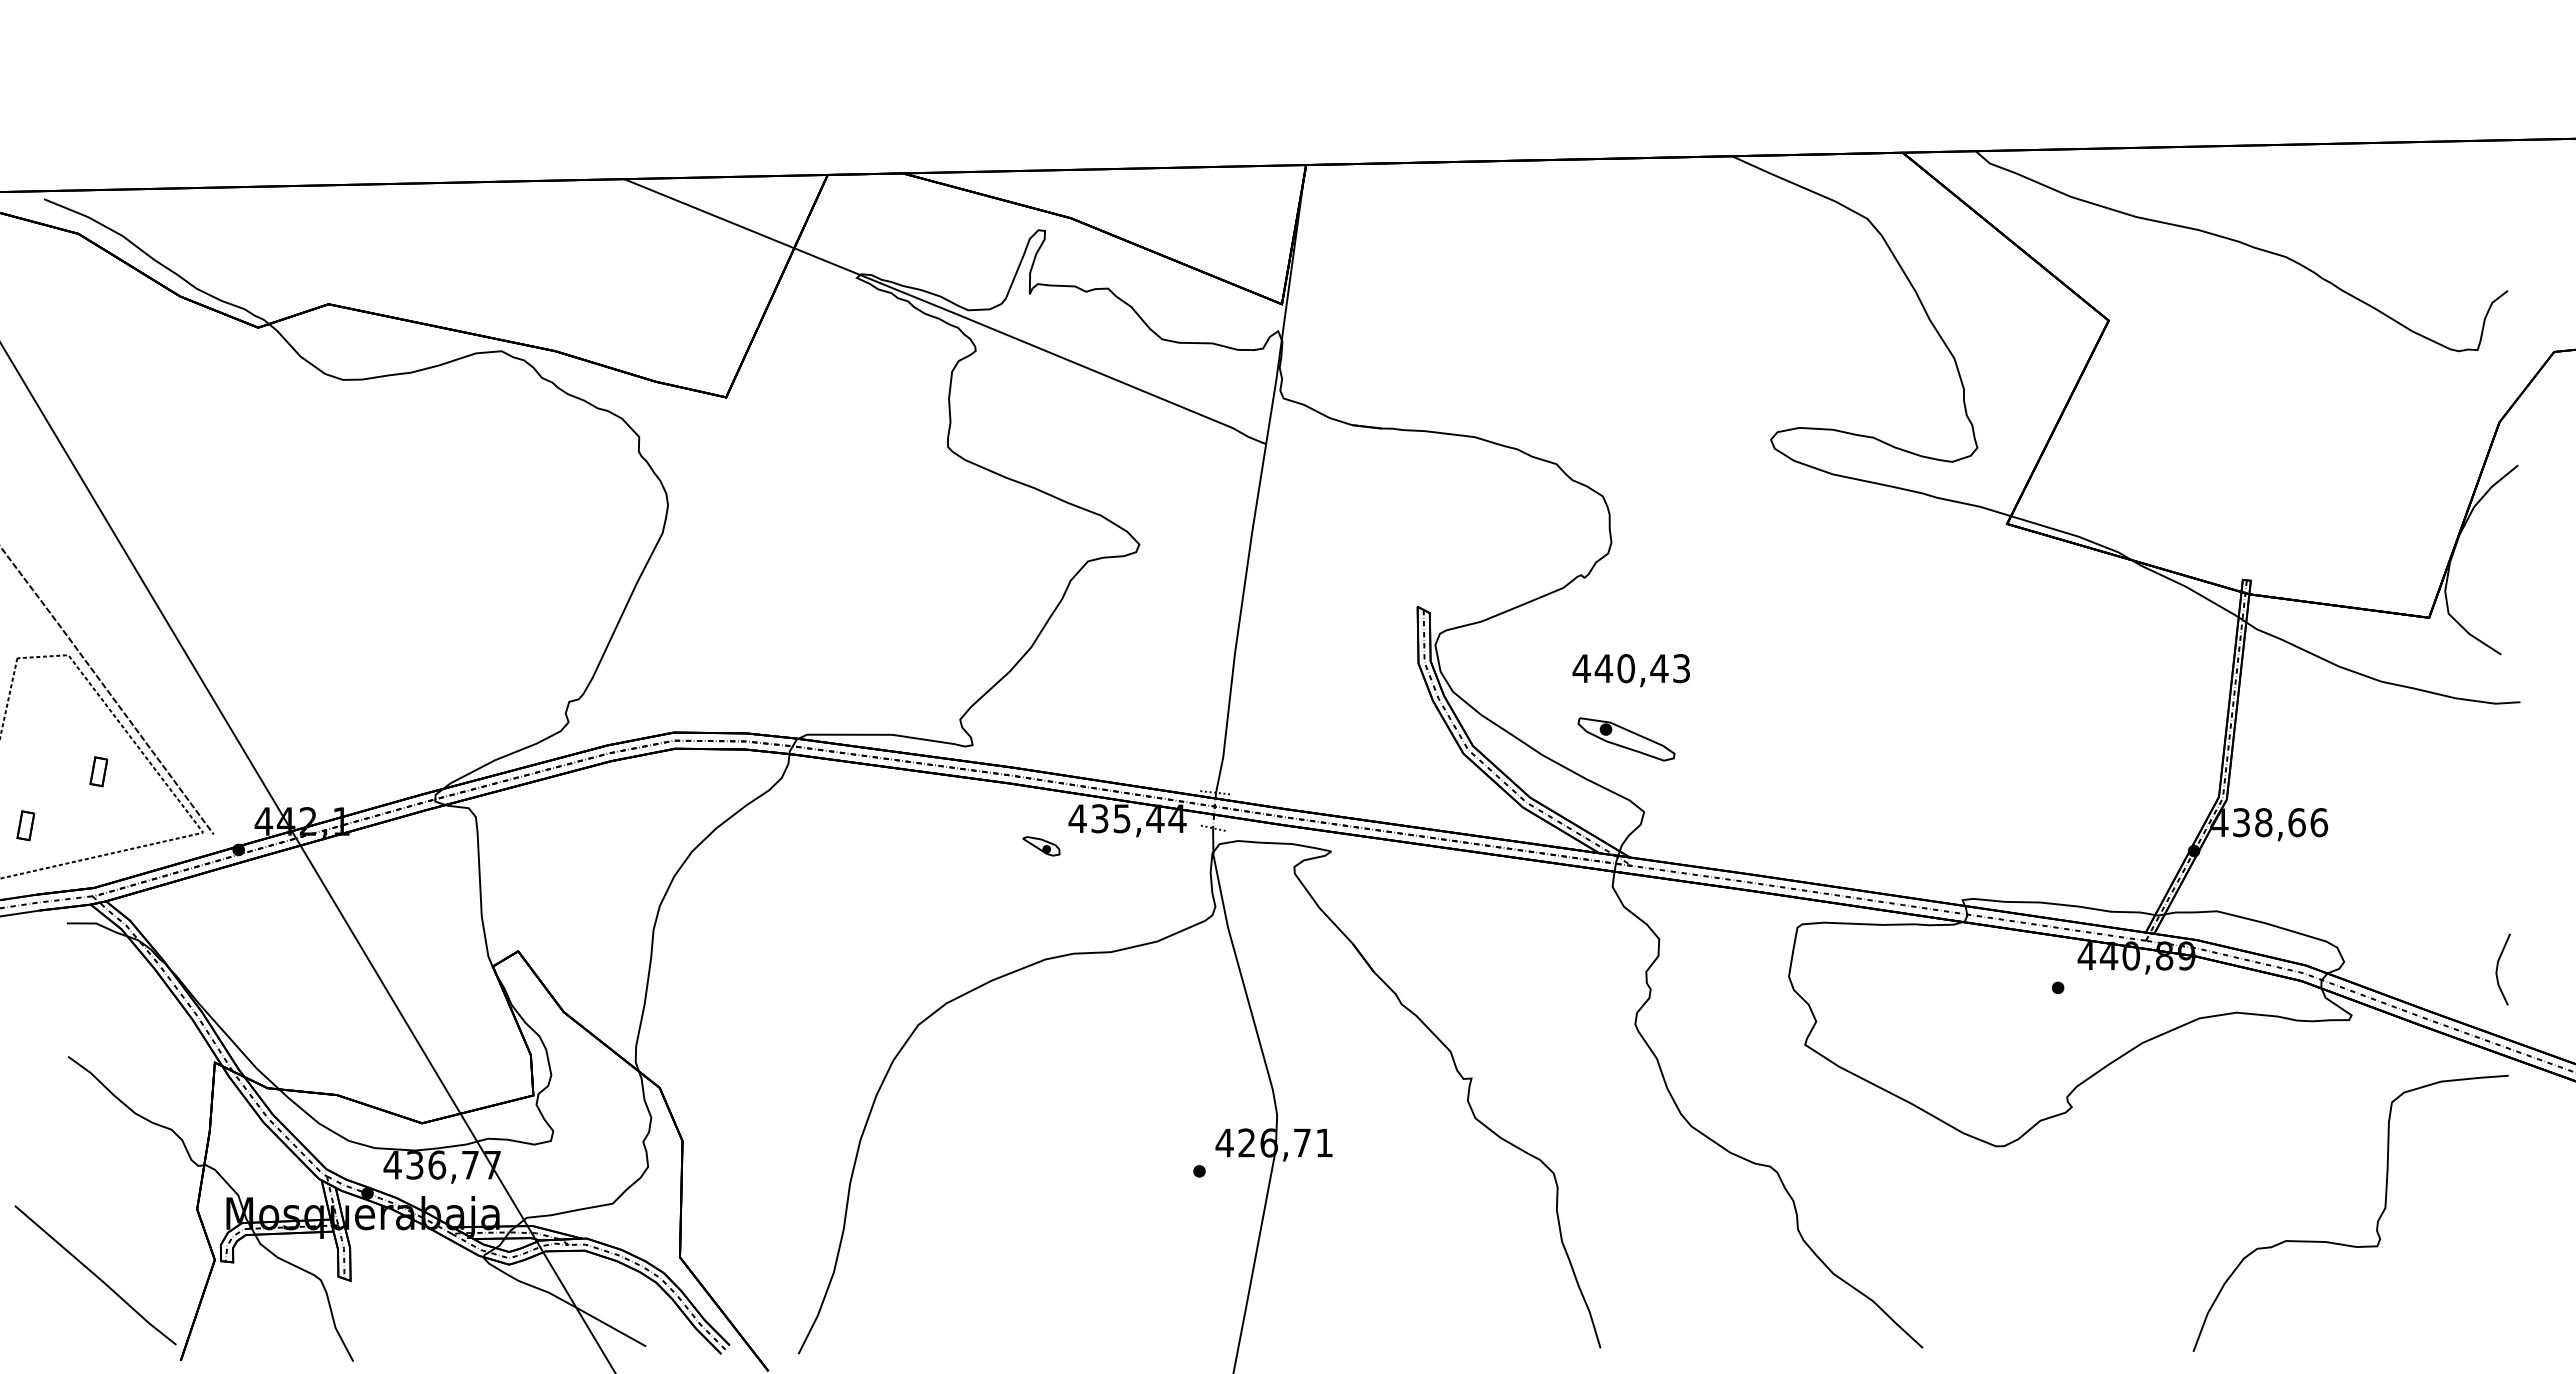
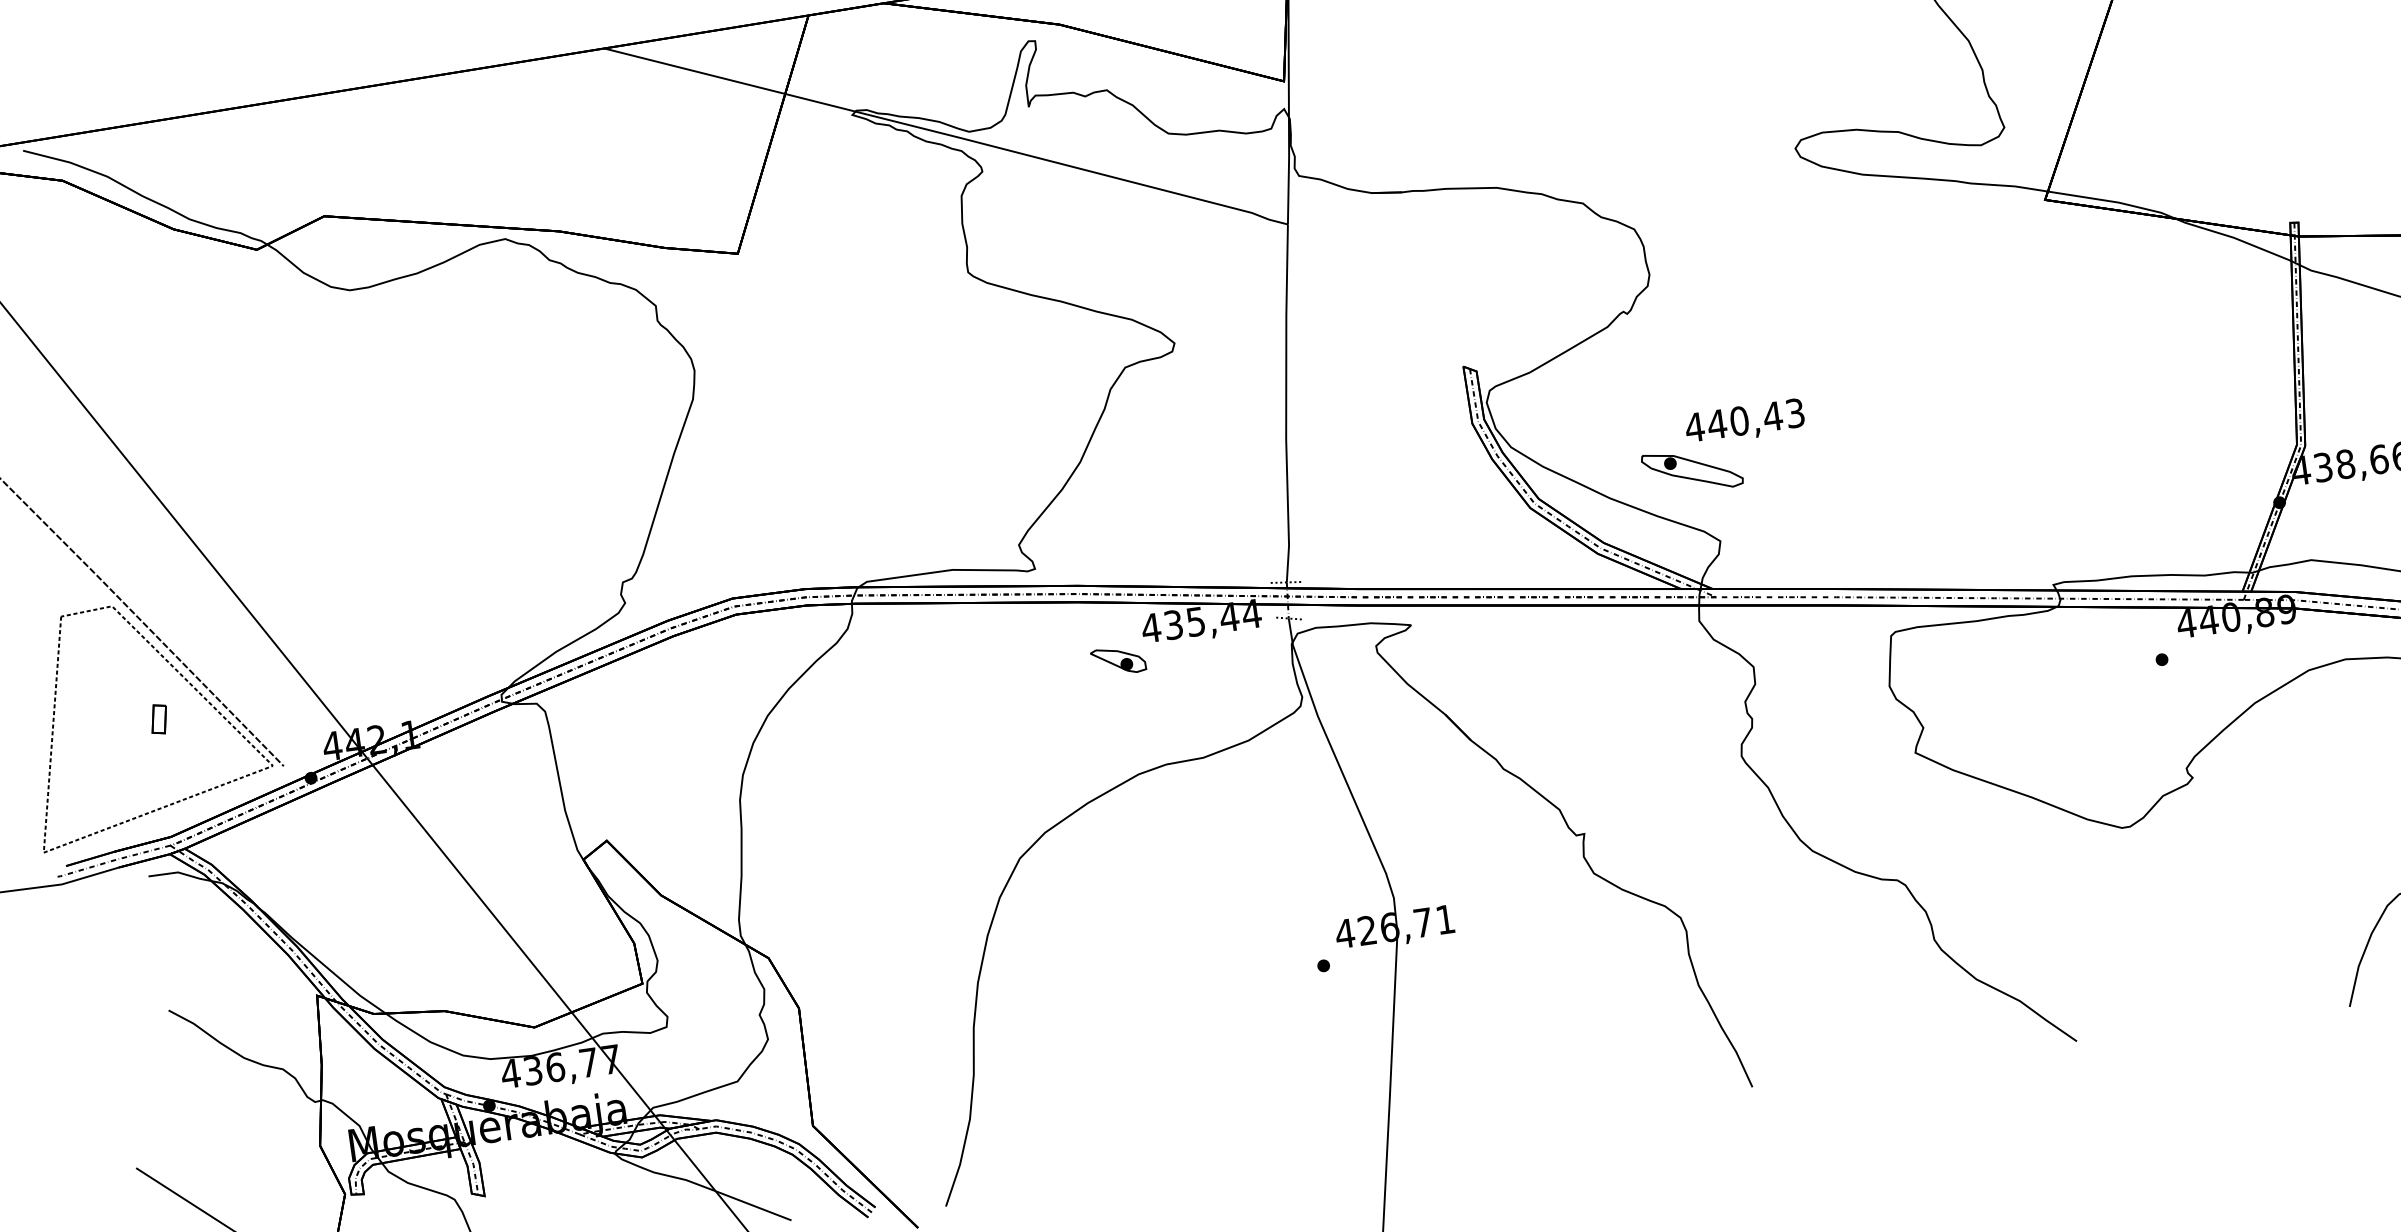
text: (1630, 670) -> (1744, 422), moved
part: (25, 825) -> (93, 783), removed
part: (1041, 846) -> (1118, 661), size x1.43

